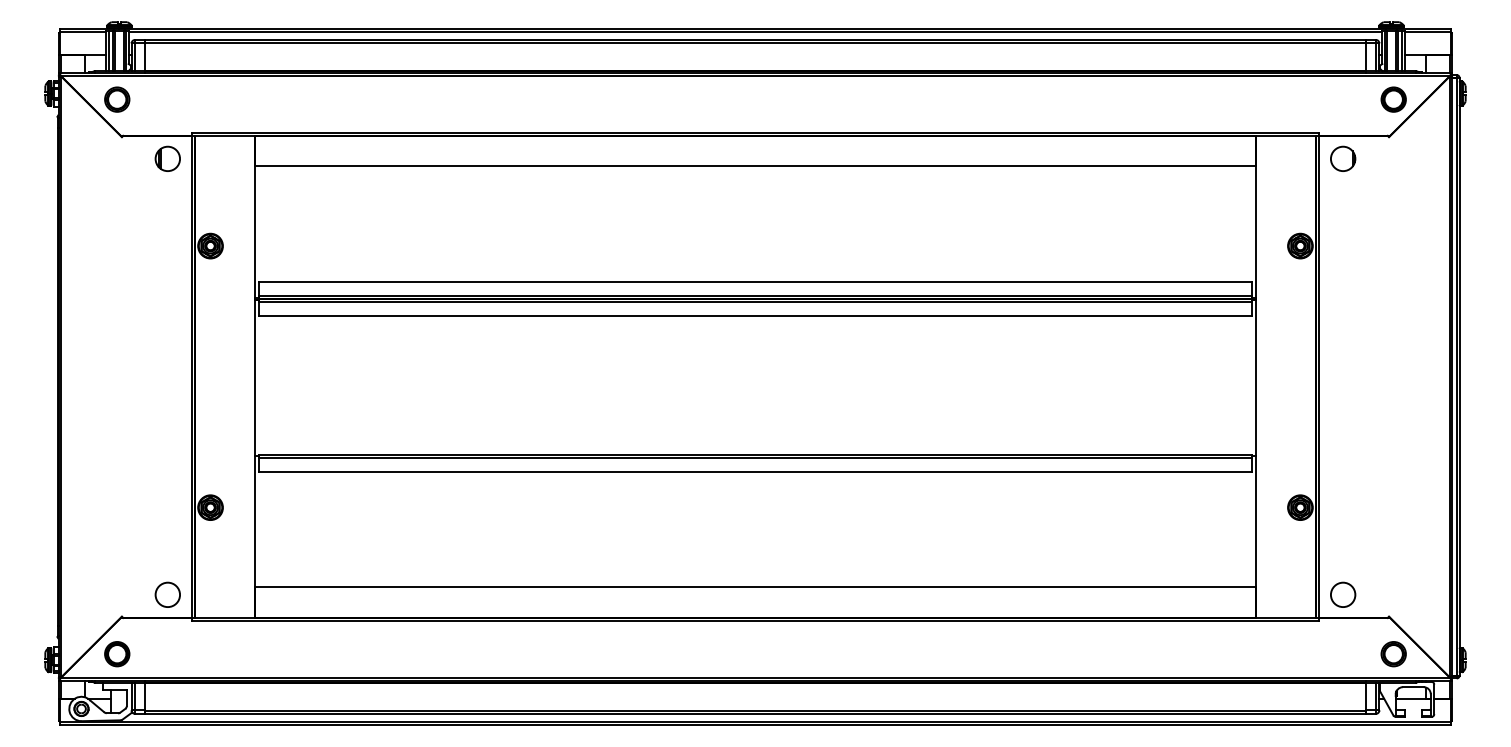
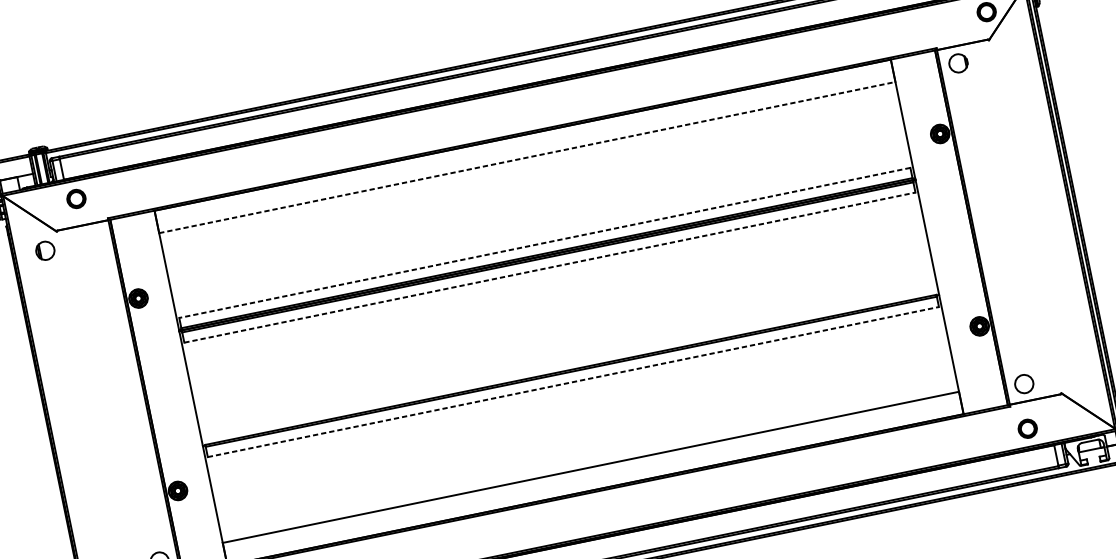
part: (117, 99) -> (76, 198), moved
part: (167, 158) -> (45, 250), moved
line: (755, 166) -> (527, 157), solid -> dashed
line: (755, 282) -> (544, 243), solid -> dashed
line: (755, 315) -> (549, 267), solid -> dashed
line: (755, 471) -> (573, 382), solid -> dashed
part: (1393, 654) -> (1027, 429), moved

